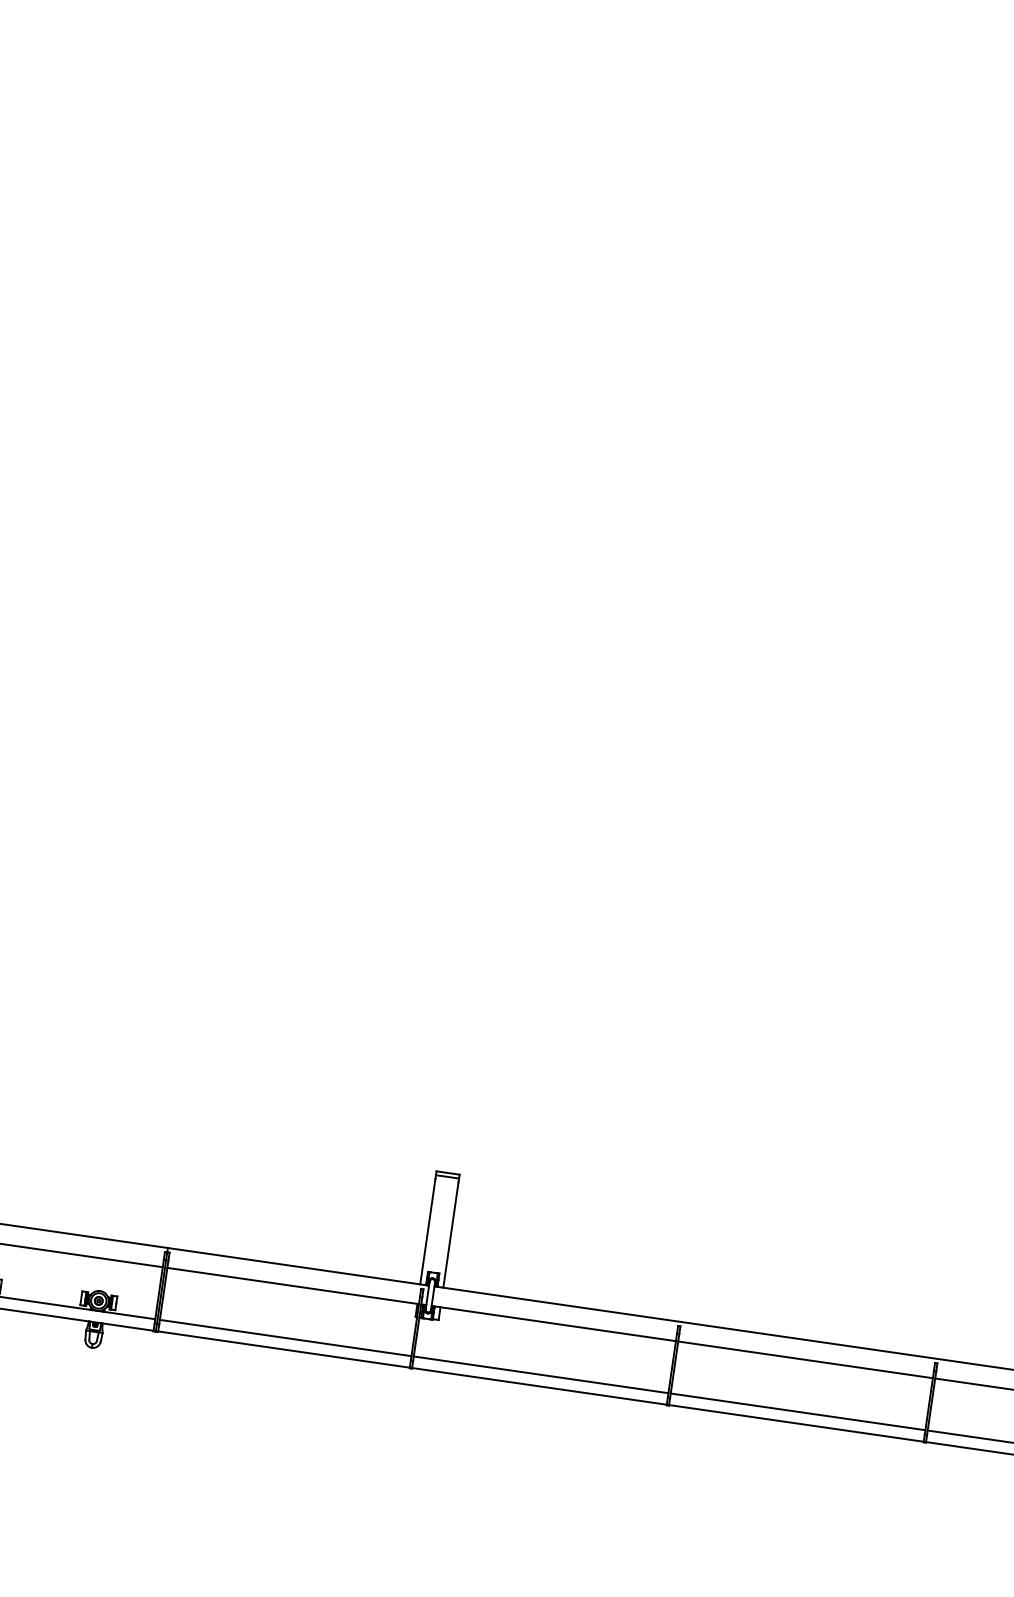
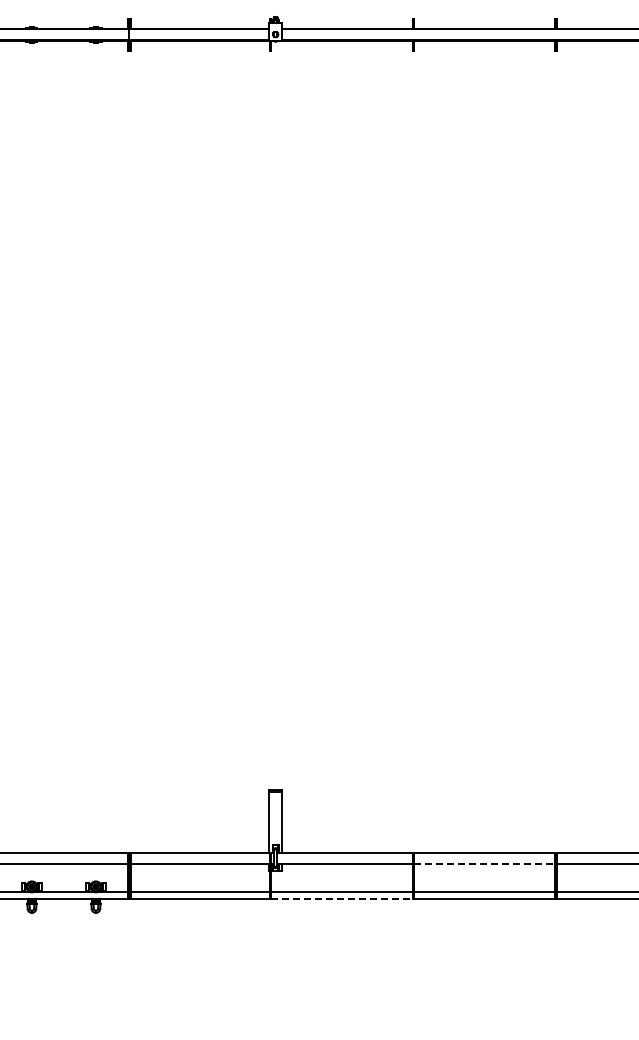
line: (805, 1359) -> (484, 863), solid -> dashed
line: (540, 1385) -> (342, 898), solid -> dashed

